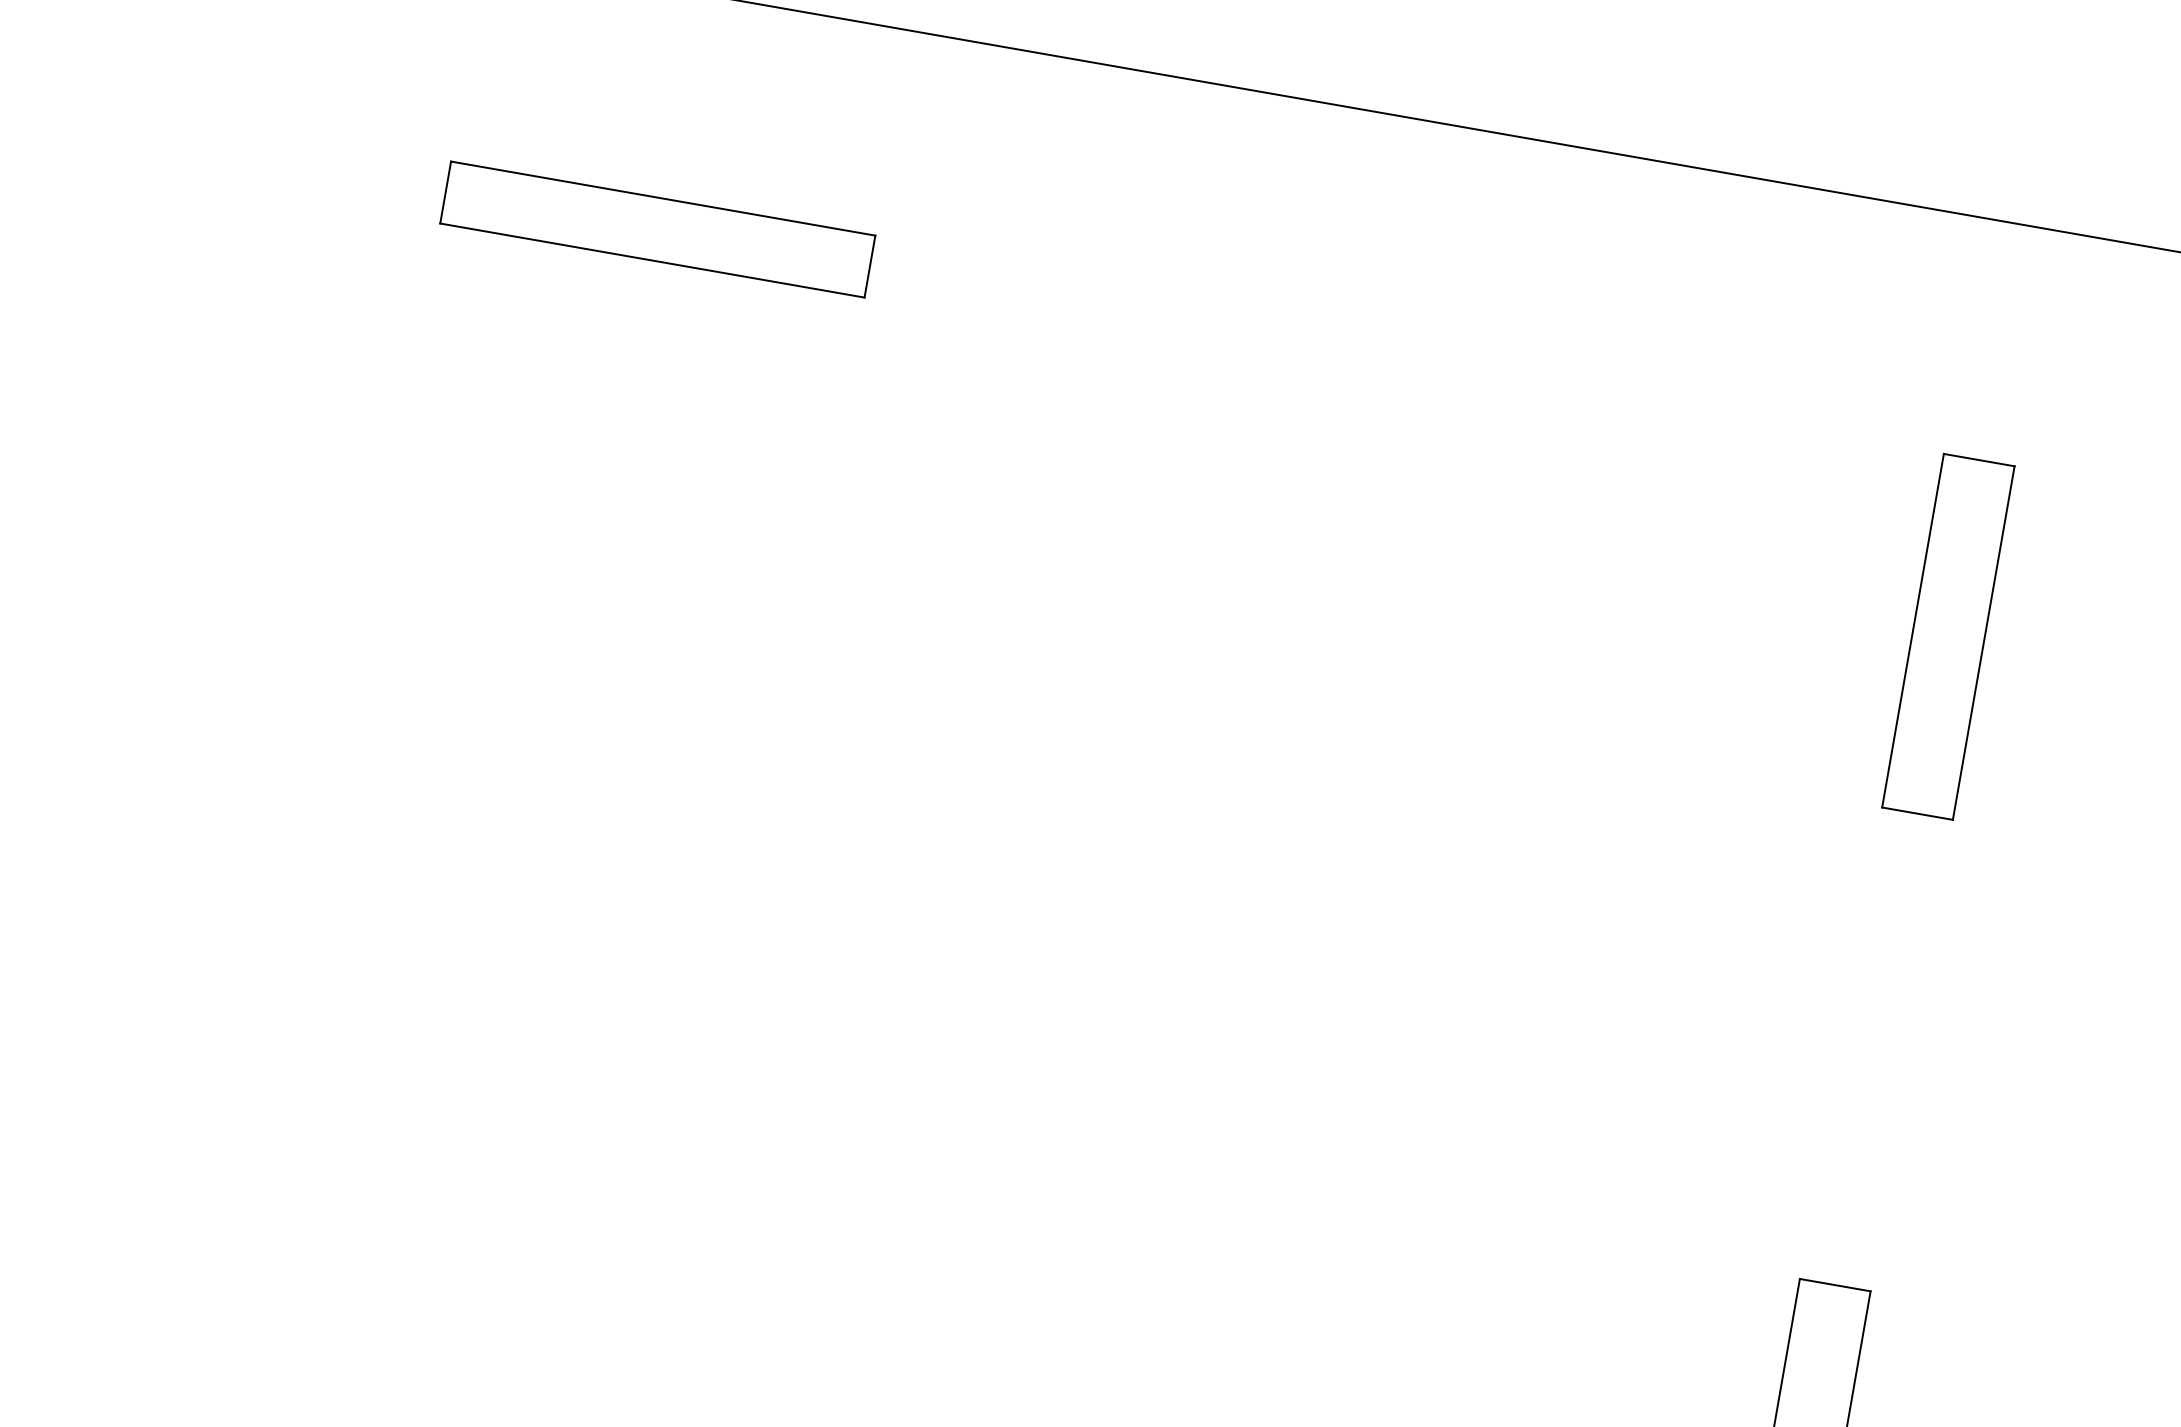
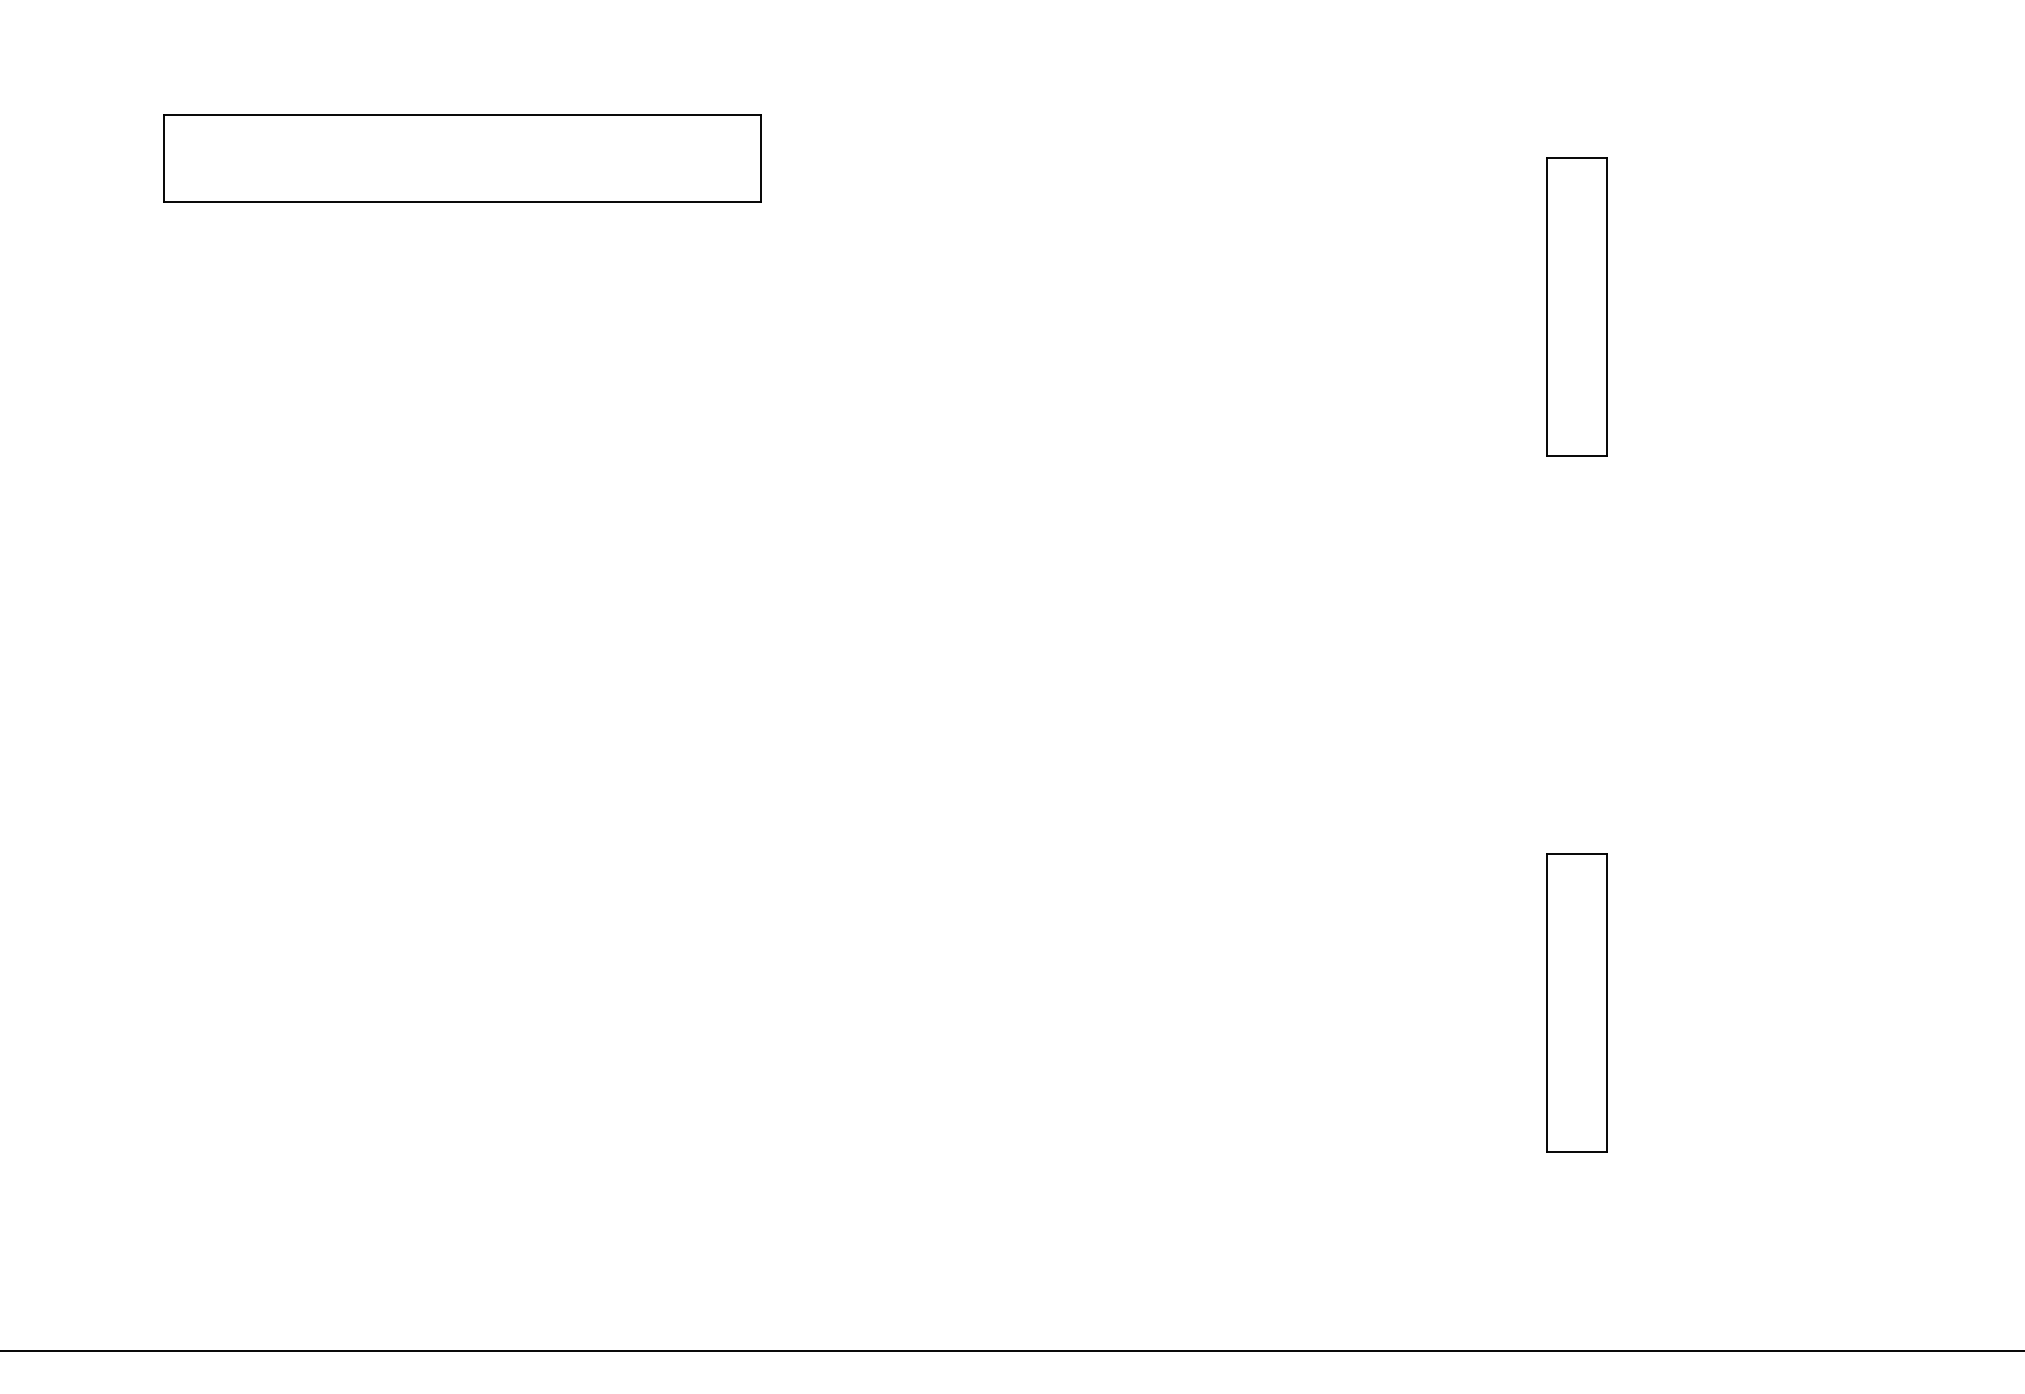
part: (657, 229) -> (462, 158), size x1.67

